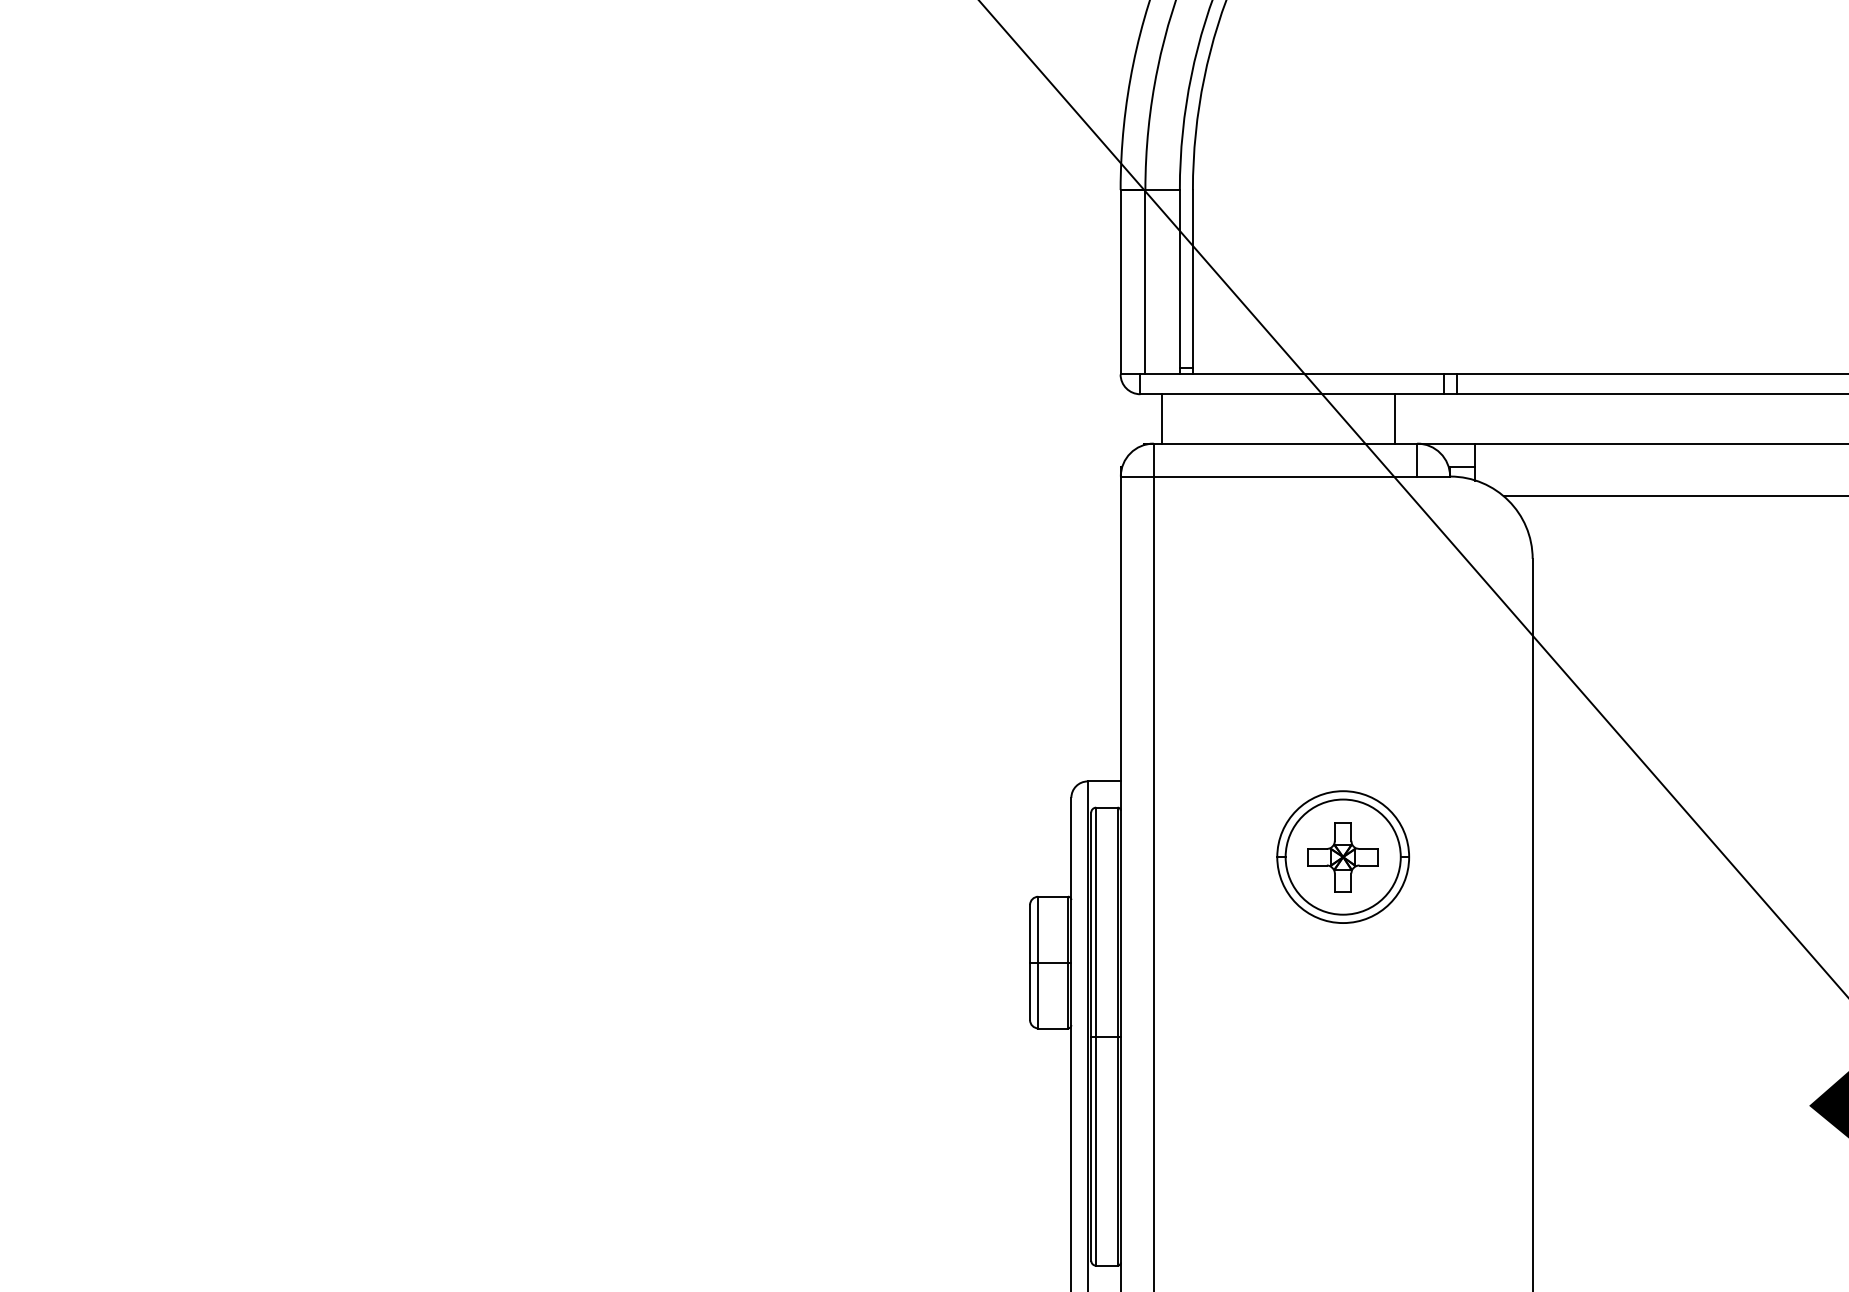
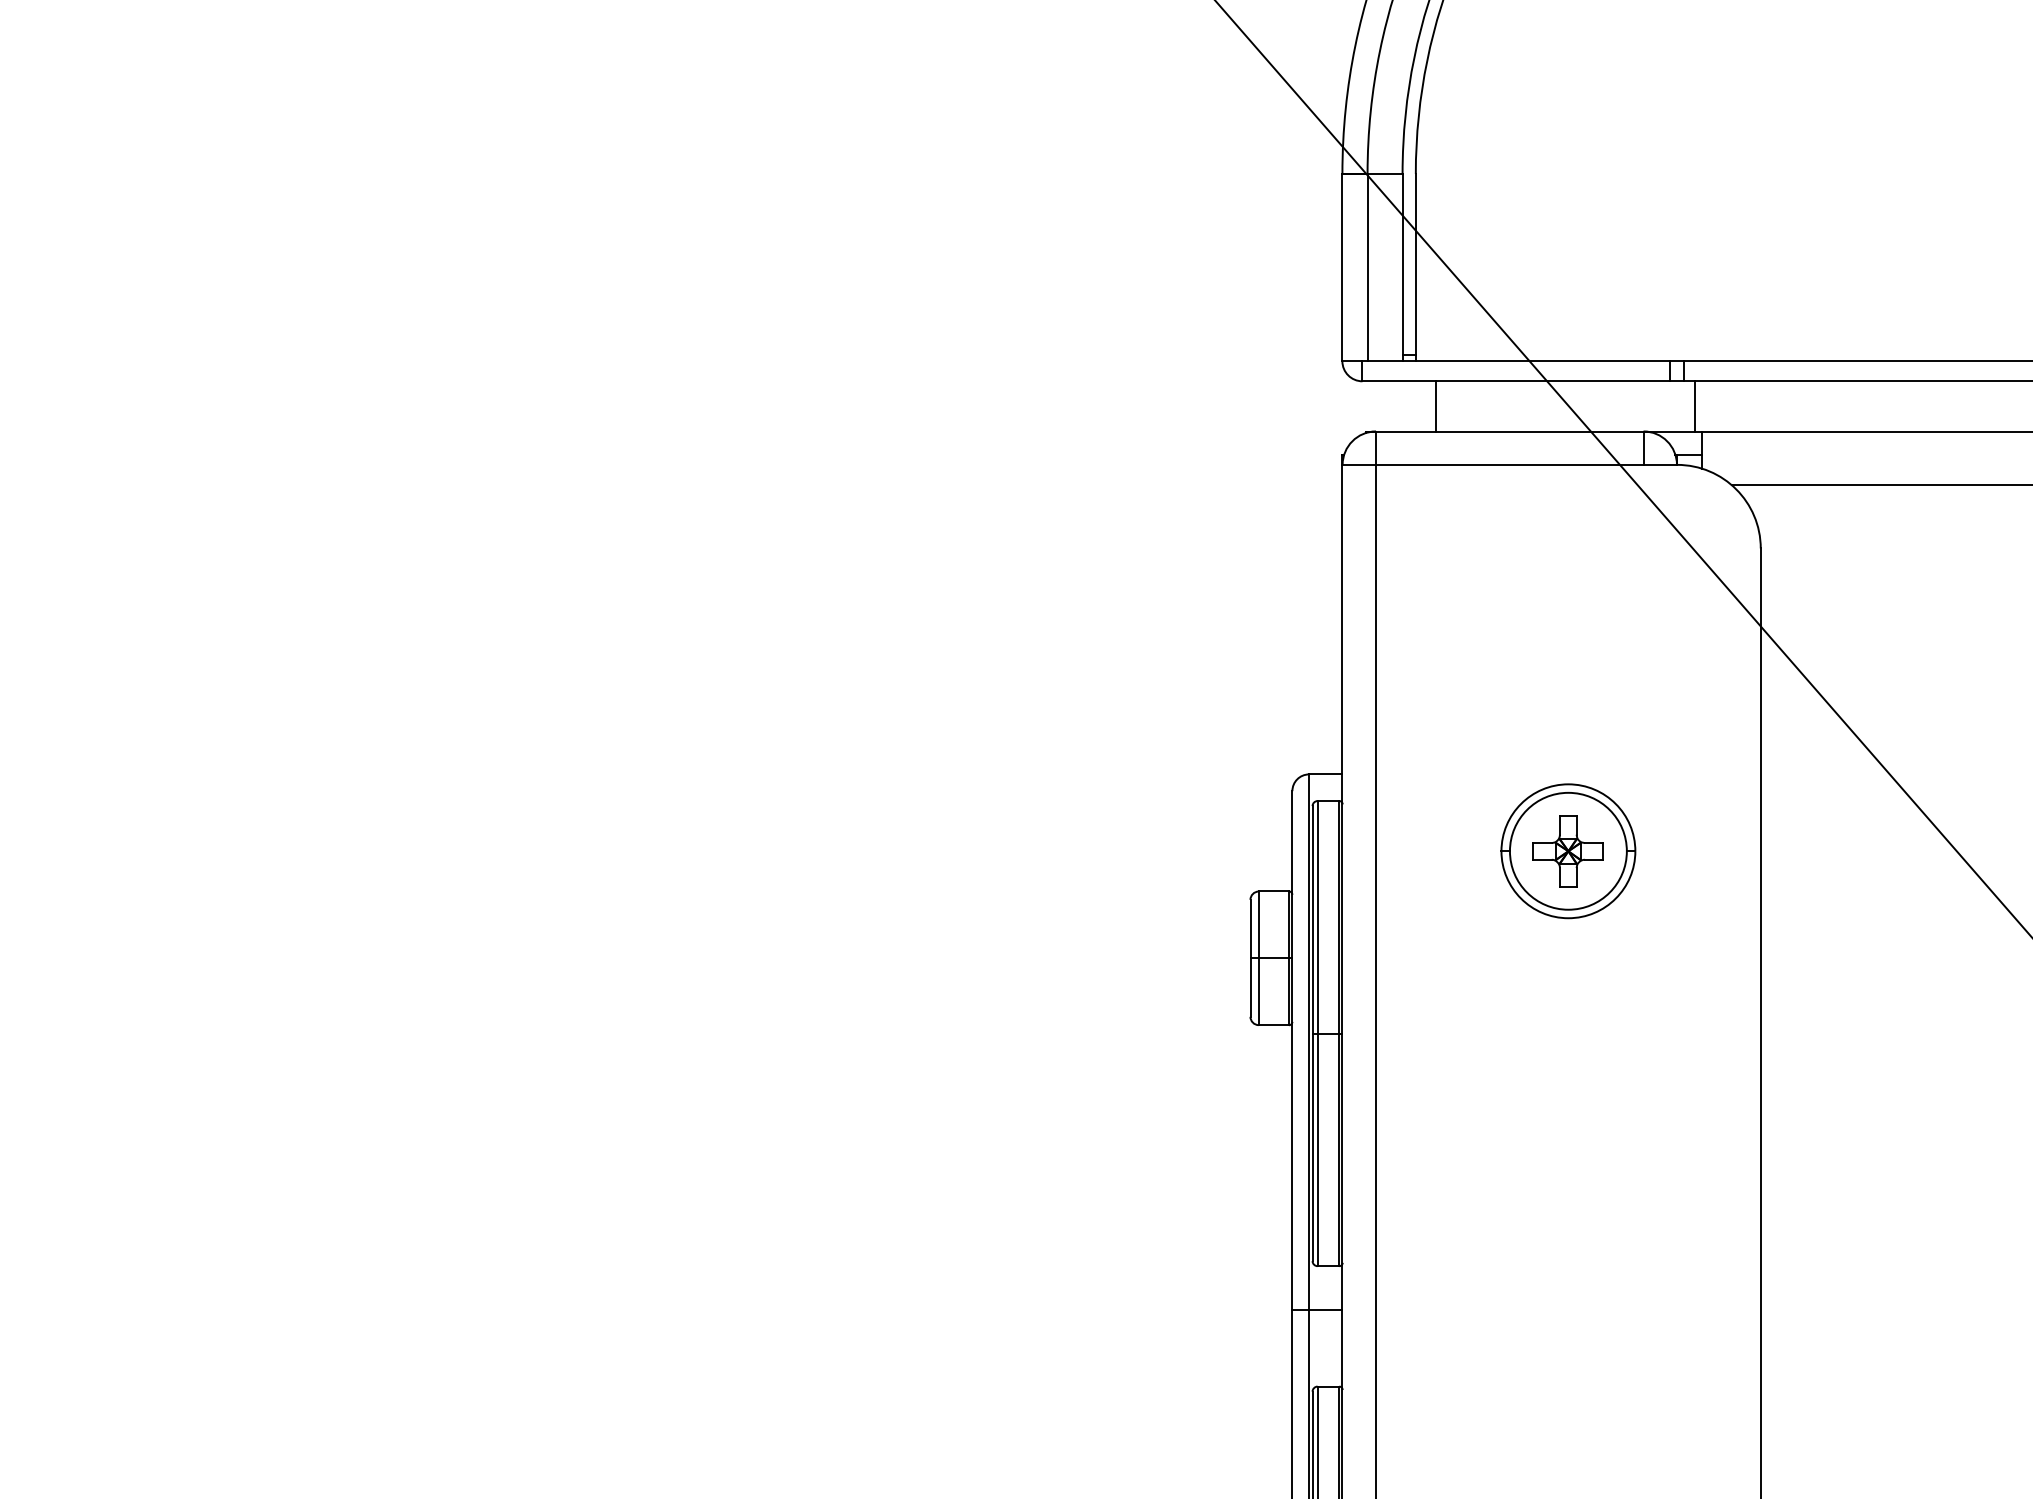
line: (1162, 419) -> (1436, 406), moved
line: (1394, 419) -> (1694, 406), moved

